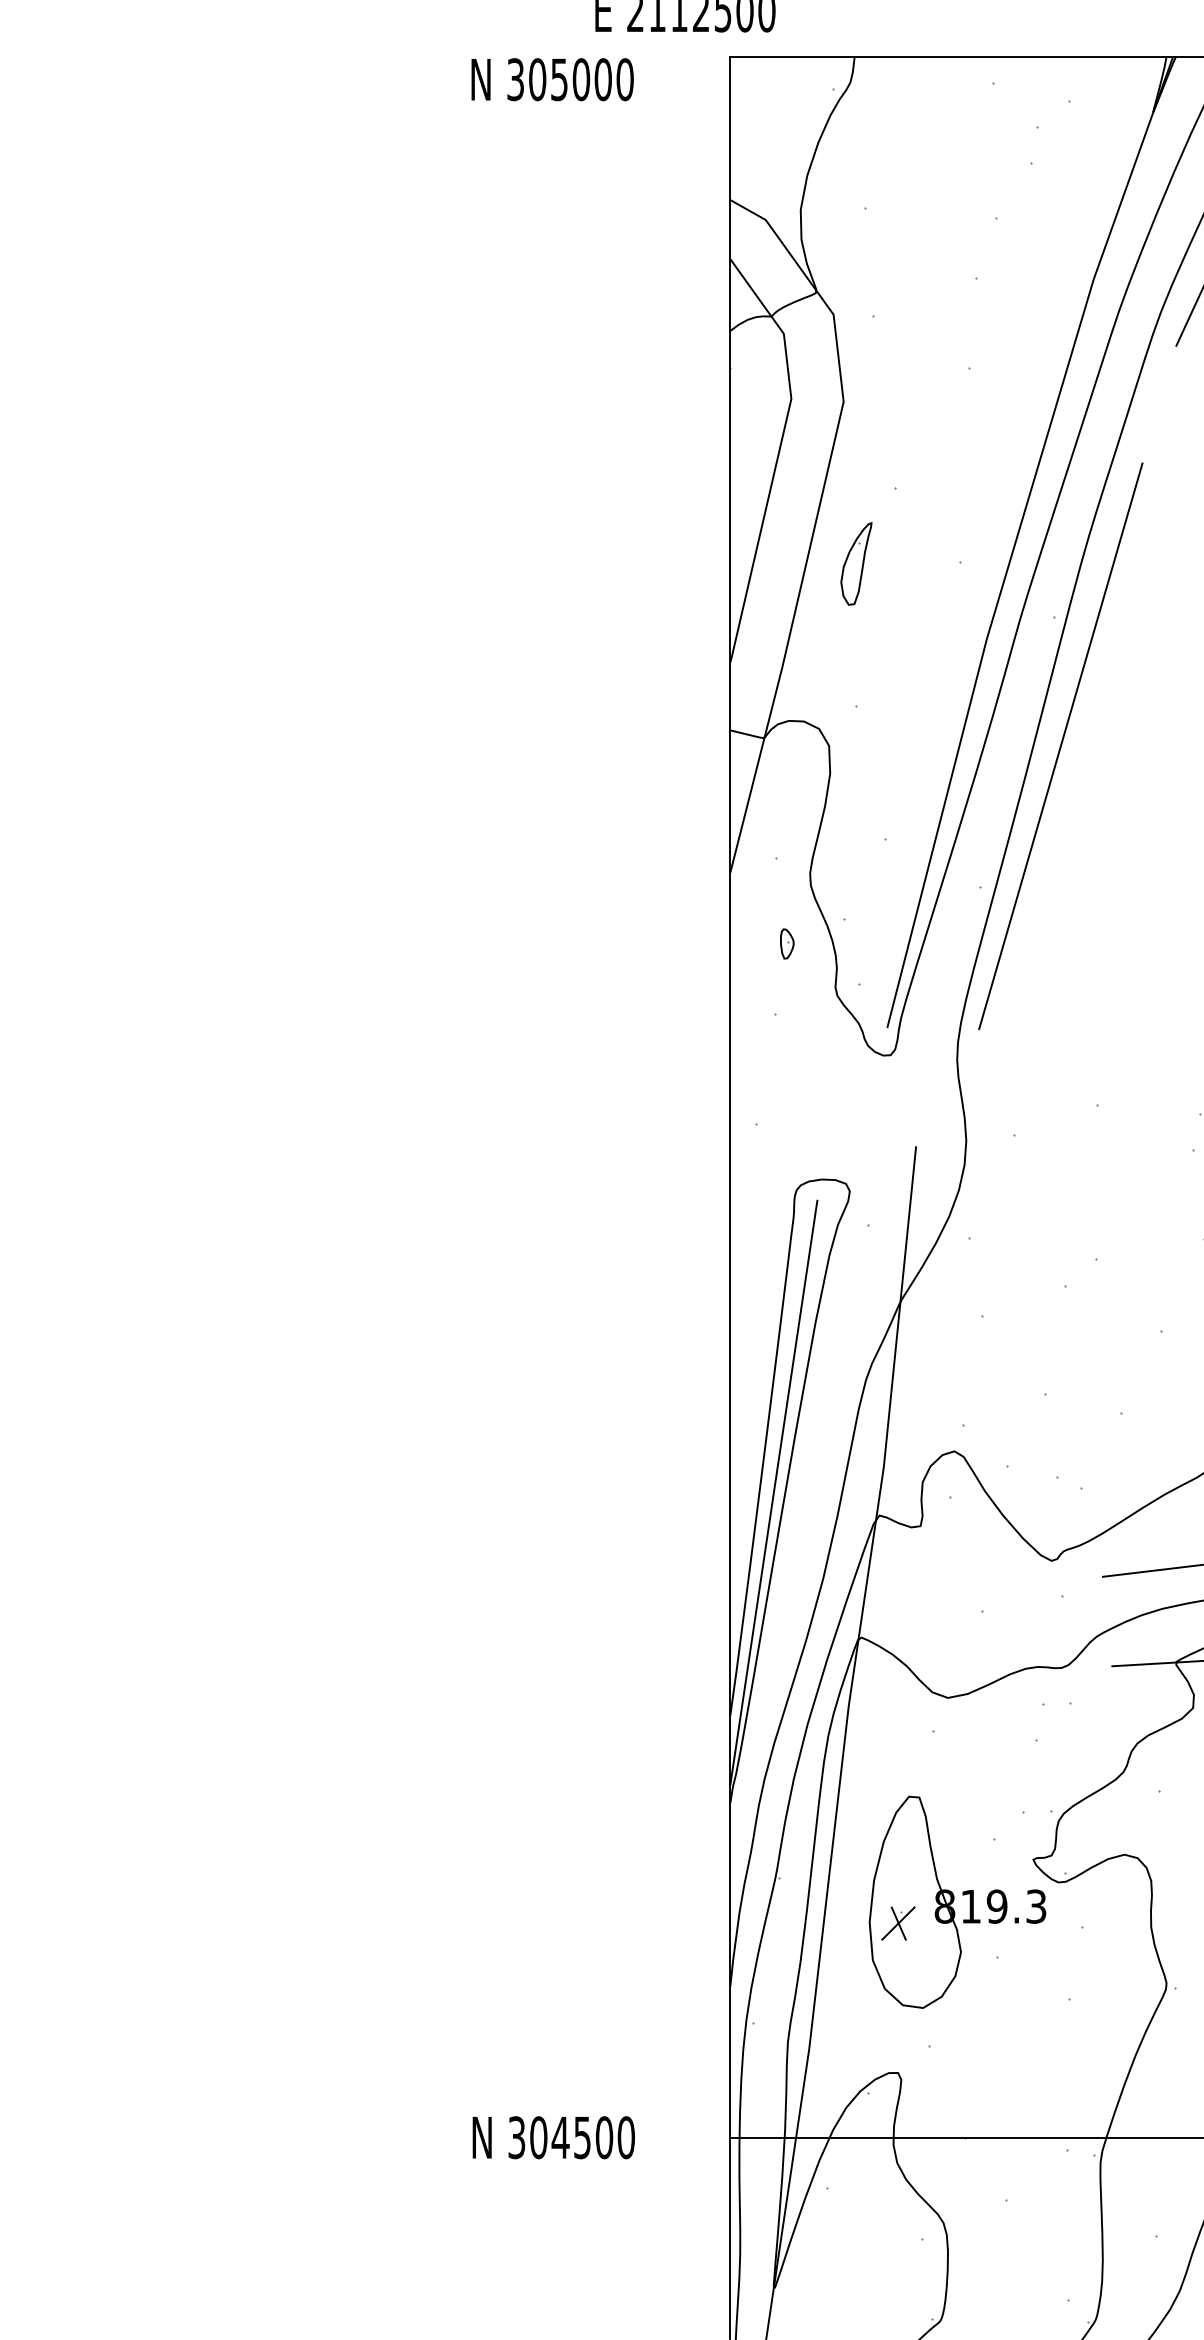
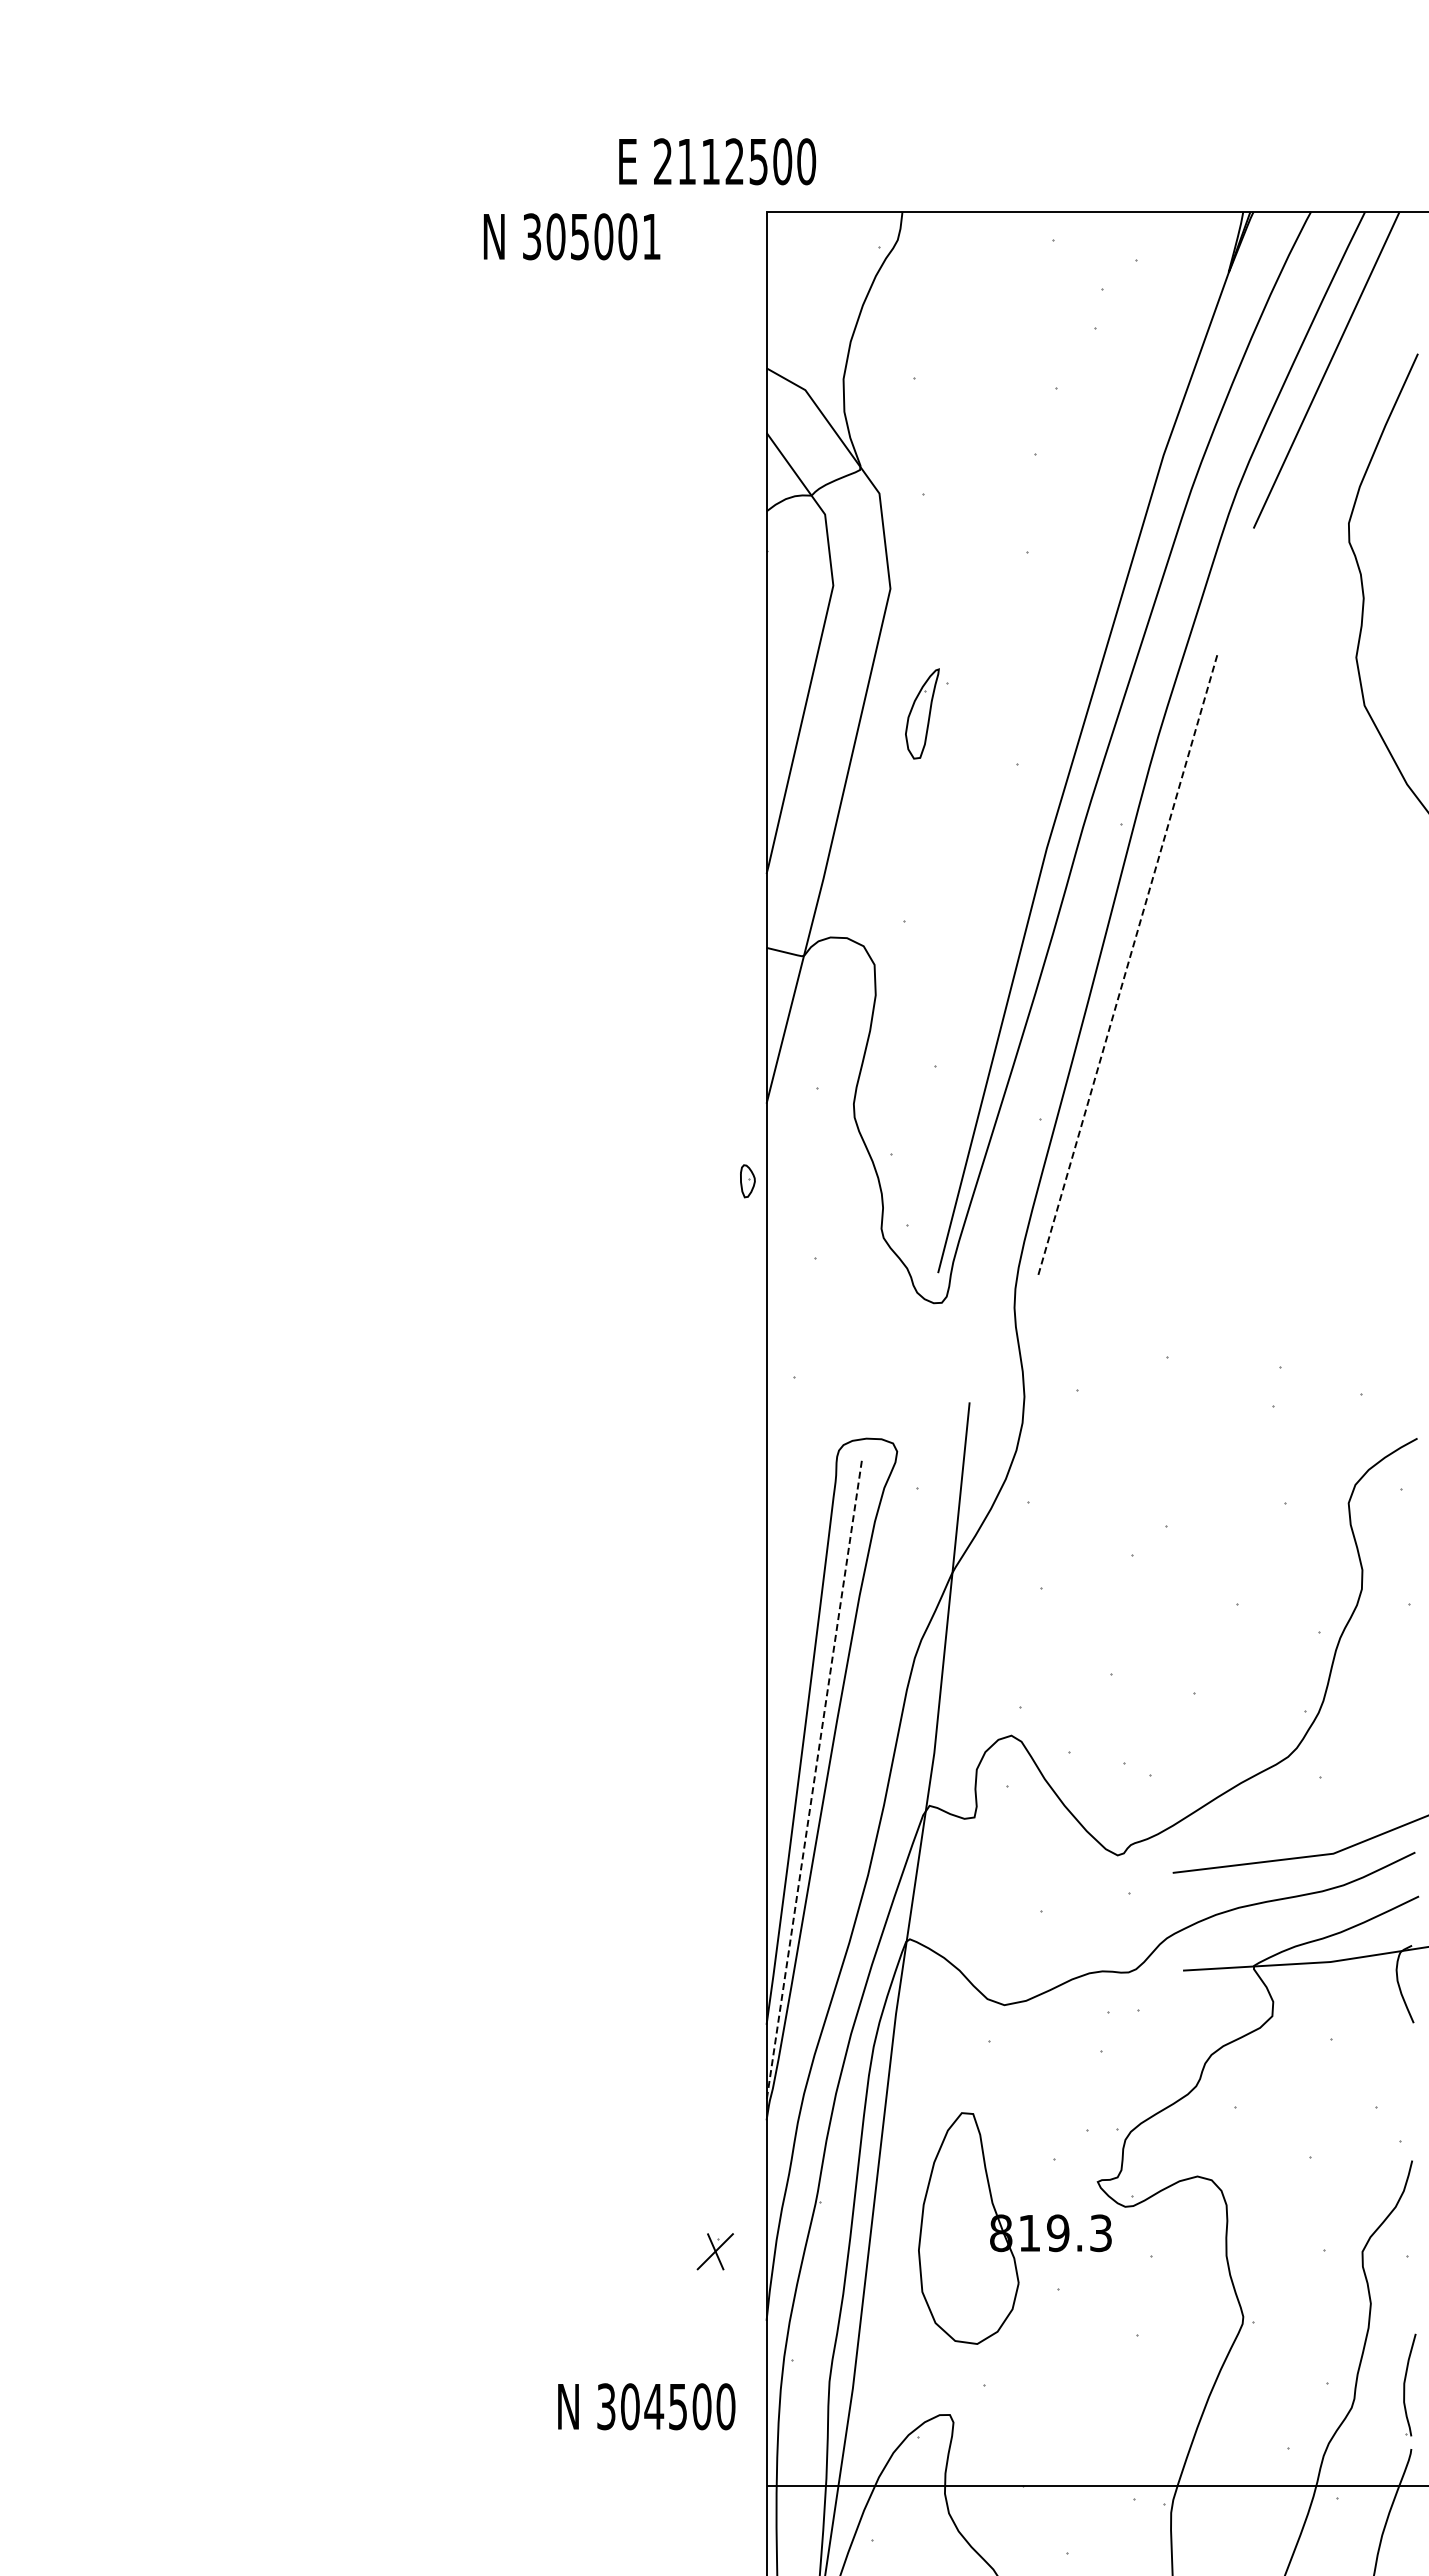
text: (624, 79) -> (651, 236), 305000 -> 305001
part: (856, 563) -> (922, 713), moved
line: (1060, 746) -> (1127, 965), solid -> dashed
part: (786, 944) -> (747, 1181), moved
line: (774, 1493) -> (814, 1781), solid -> dashed
part: (897, 1923) -> (714, 2251), moved
text: (553, 2137) -> (646, 2406), moved

